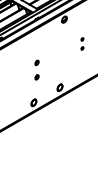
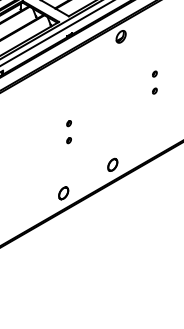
part: (36, 70) -> (68, 132), size x0.62

